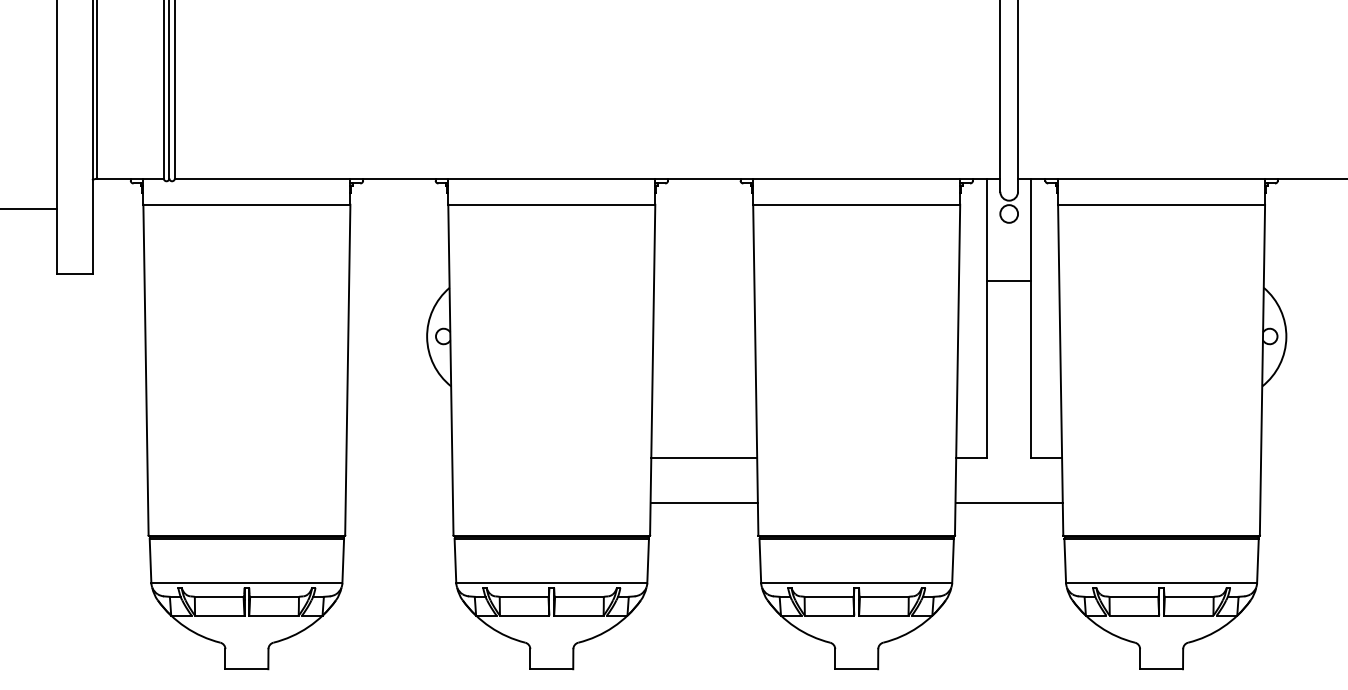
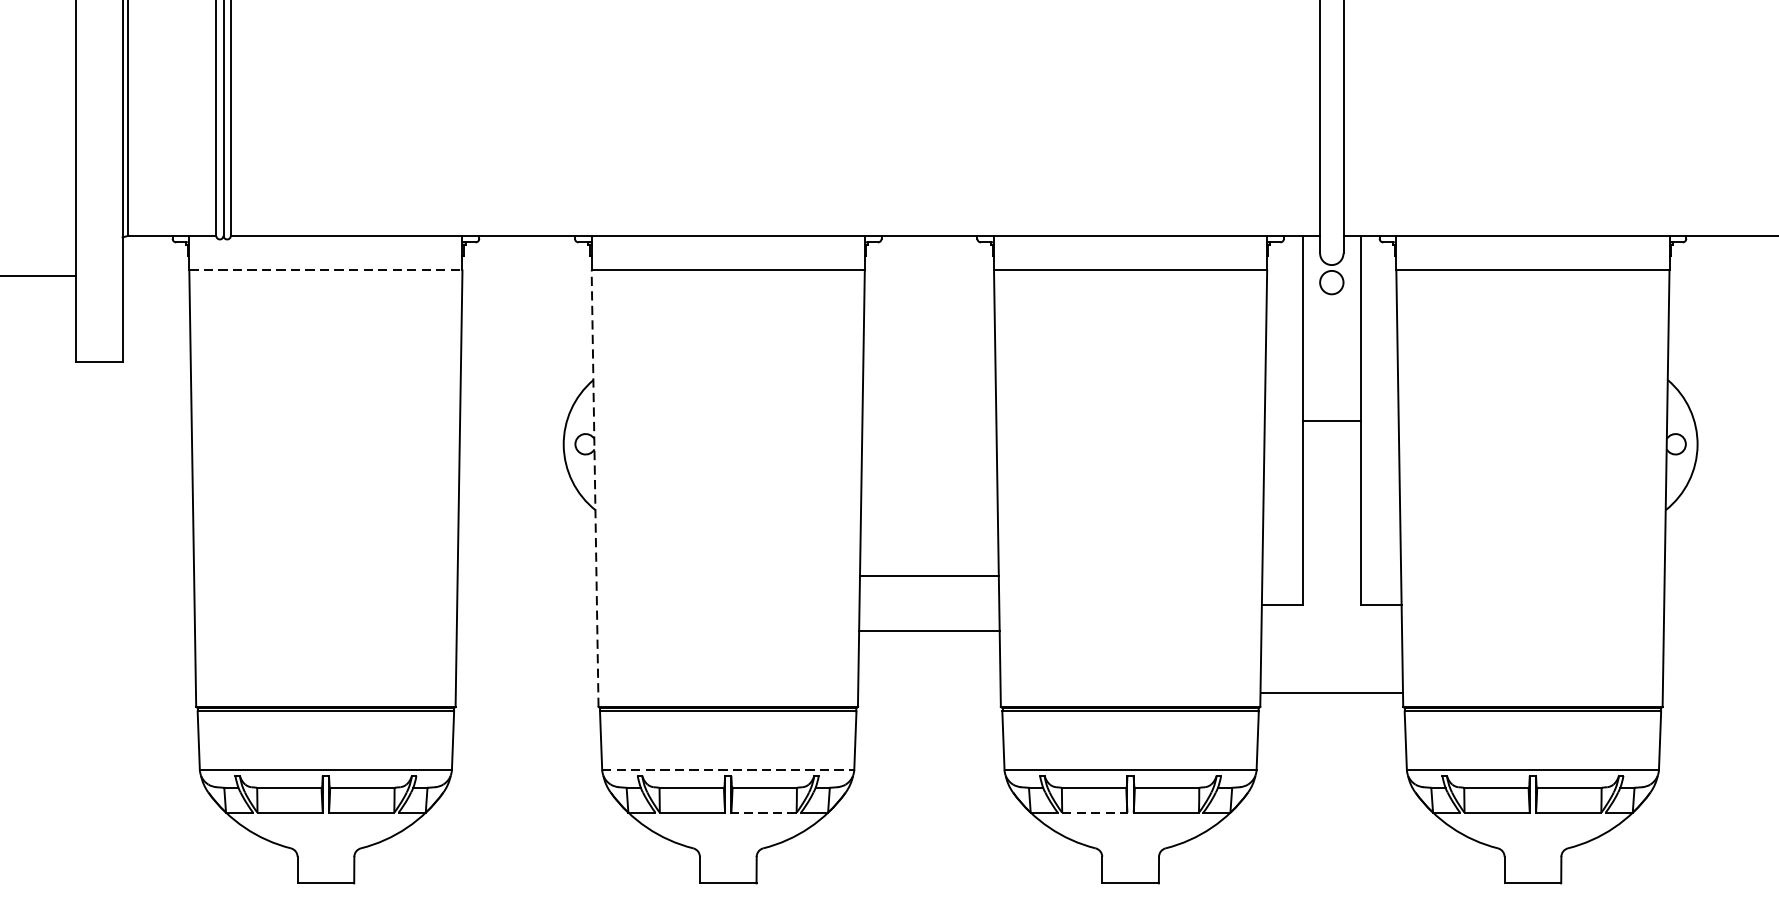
line: (247, 204) -> (326, 270), solid -> dashed
line: (1009, 281) -> (1332, 421), moved
line: (450, 369) -> (594, 487), solid -> dashed
line: (704, 458) -> (929, 576), moved
line: (703, 502) -> (928, 630), moved
line: (1008, 502) -> (1330, 692), moved
line: (551, 583) -> (727, 770), solid -> dashed
line: (578, 615) -> (763, 812), solid -> dashed
line: (829, 615) -> (1094, 812), solid -> dashed

